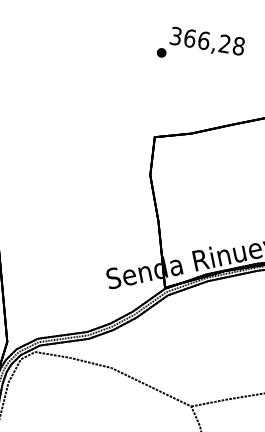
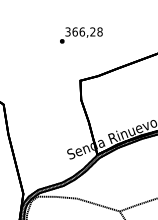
text: (201, 47) -> (81, 35), moved

